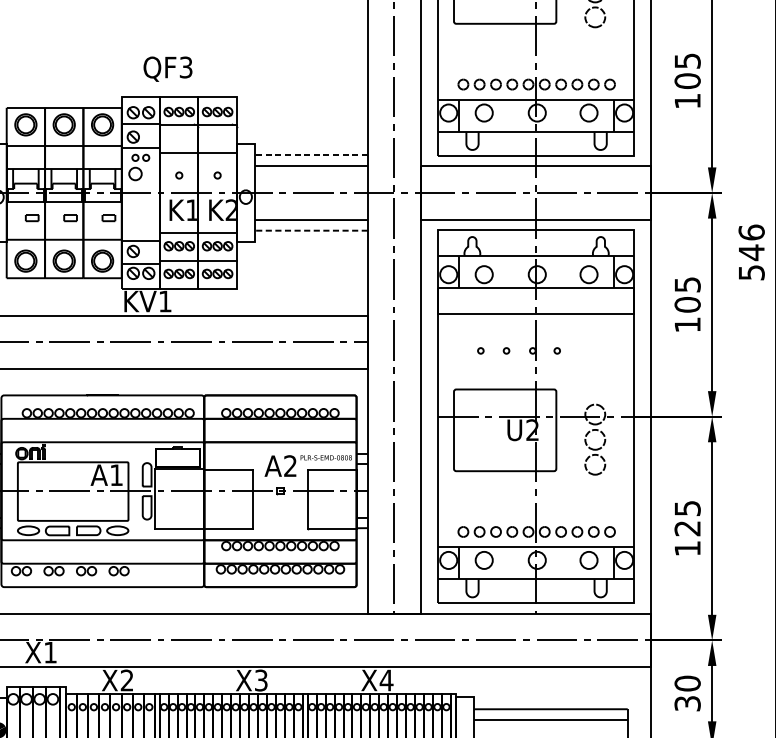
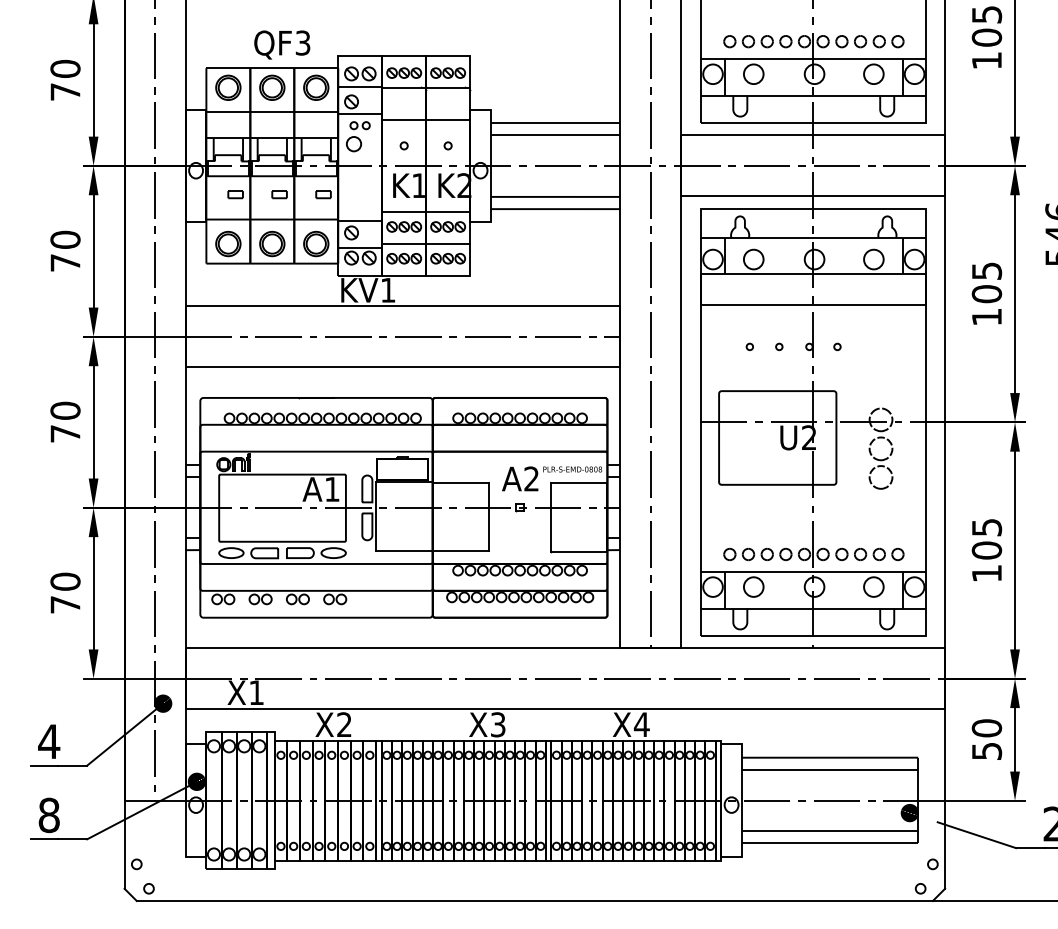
text: (168, 68) -> (282, 44), moved
line: (311, 155) -> (555, 122), dashed -> solid
line: (311, 231) -> (555, 209), dashed -> solid
text: (687, 528) -> (986, 550), 125 -> 105
text: (687, 702) -> (986, 750), 30 -> 50

